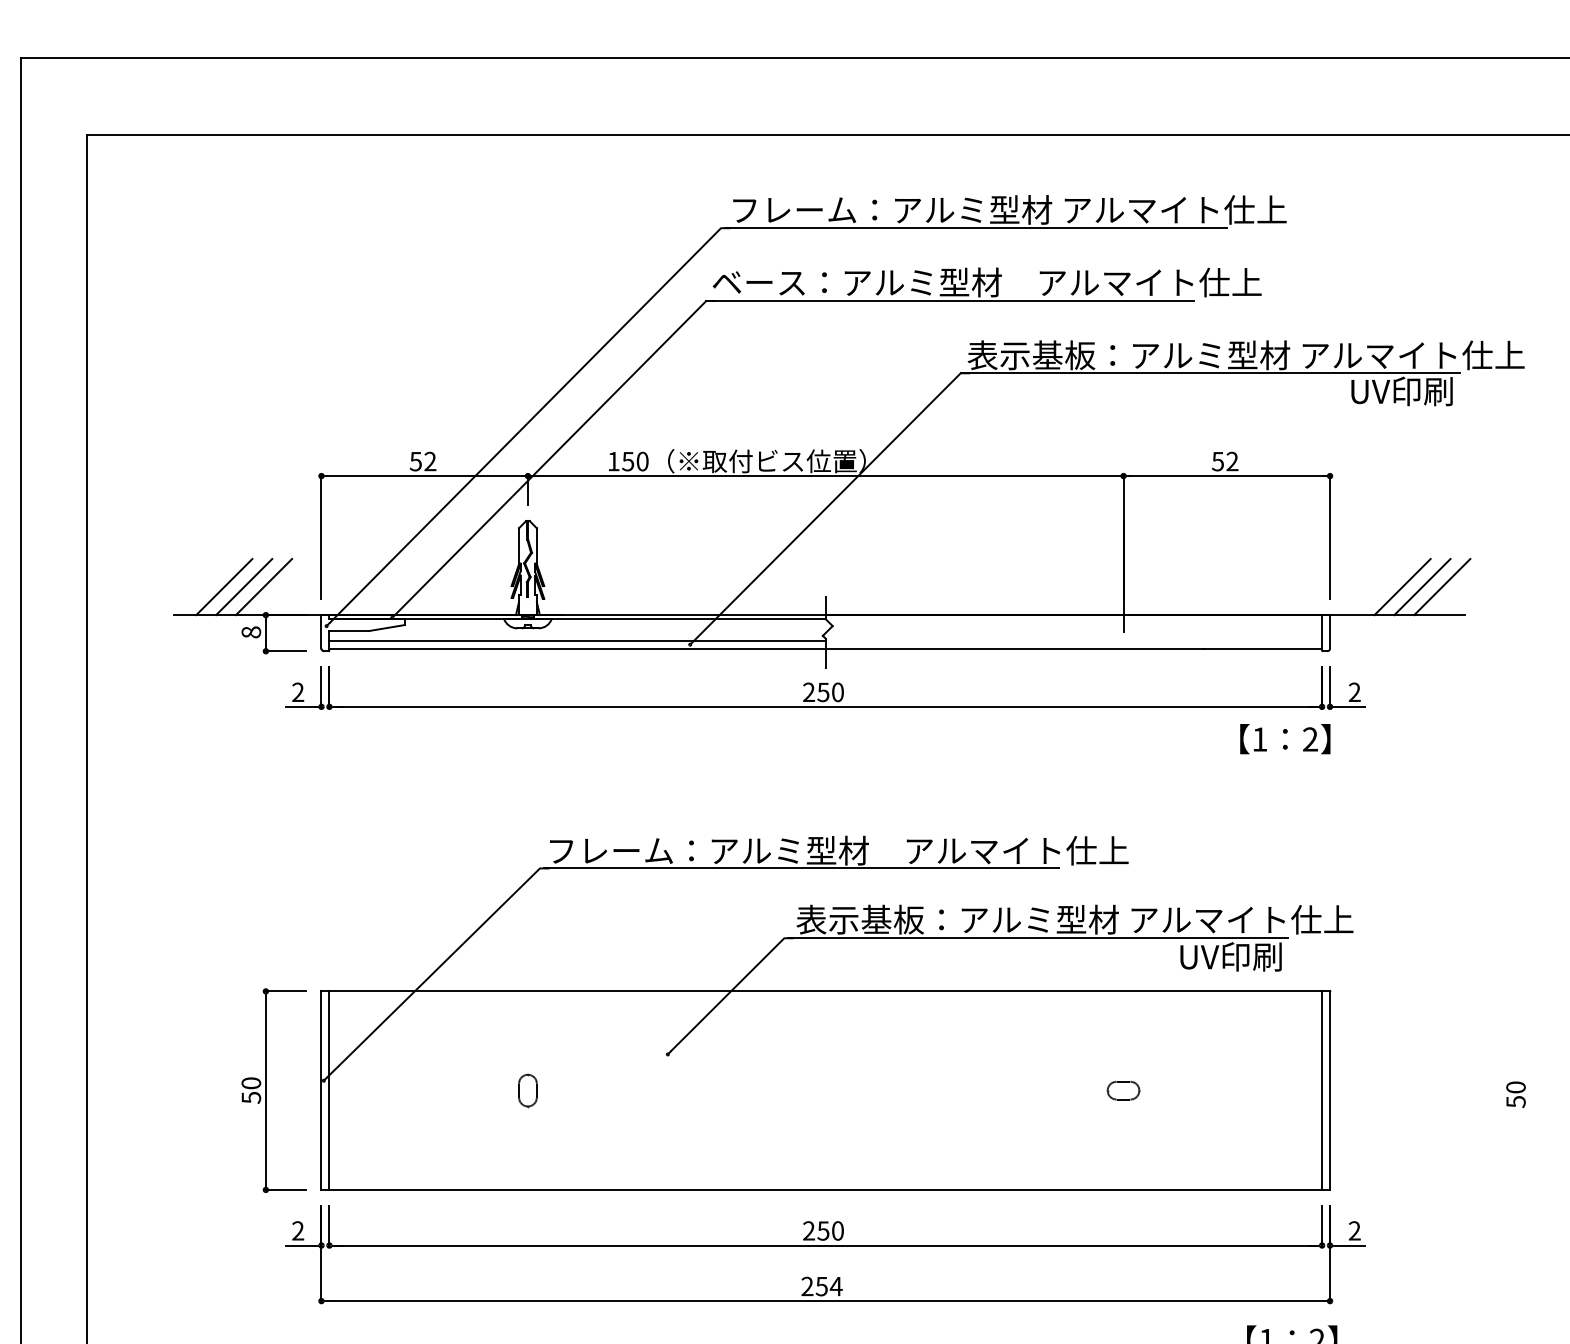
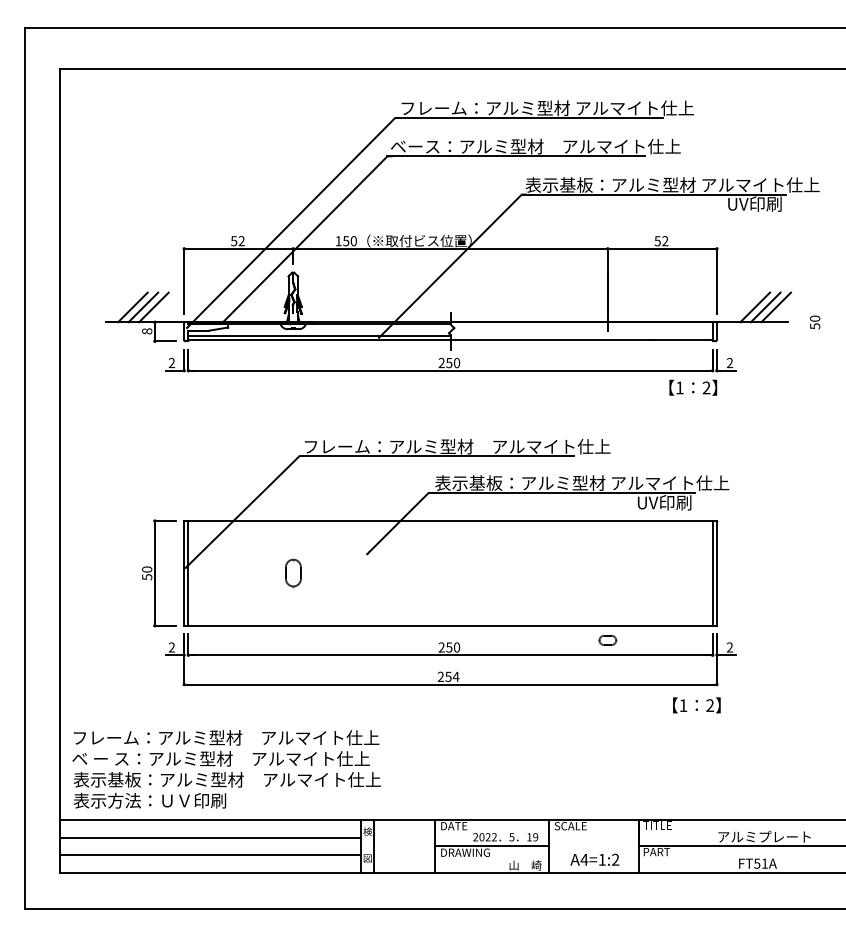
part: (1122, 1088) -> (607, 639), moved
part: (526, 1090) -> (292, 573), size x1.6
text: (1516, 1094) -> (815, 322), moved

